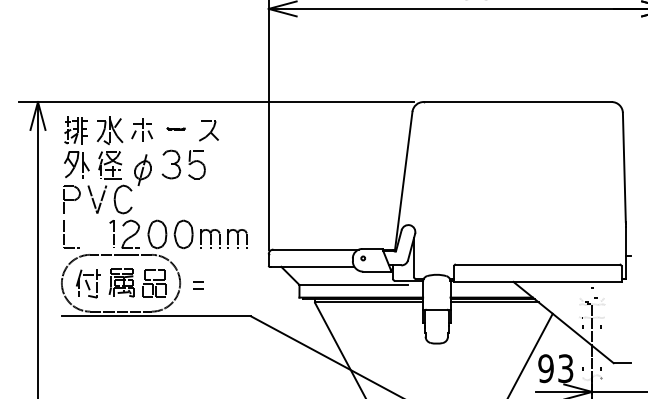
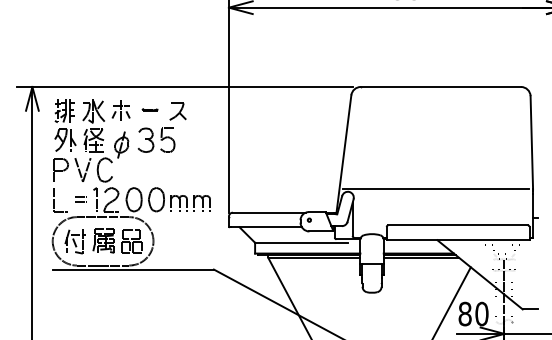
line: (511, 222) -> (435, 189), added
part: (198, 285) -> (80, 199), moved
text: (555, 367) -> (473, 313), 93 -> 80

